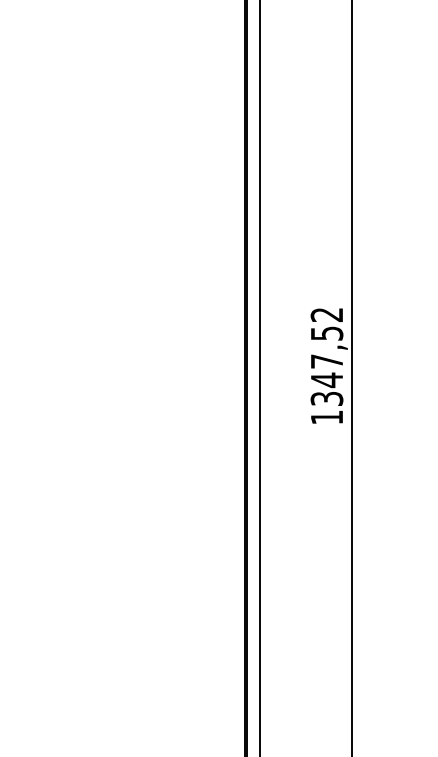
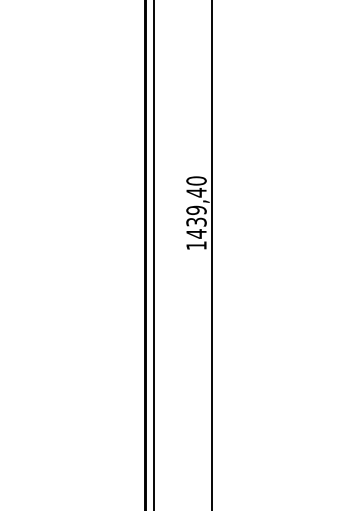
text: (326, 356) -> (196, 207), 1347,52 -> 1439,40

